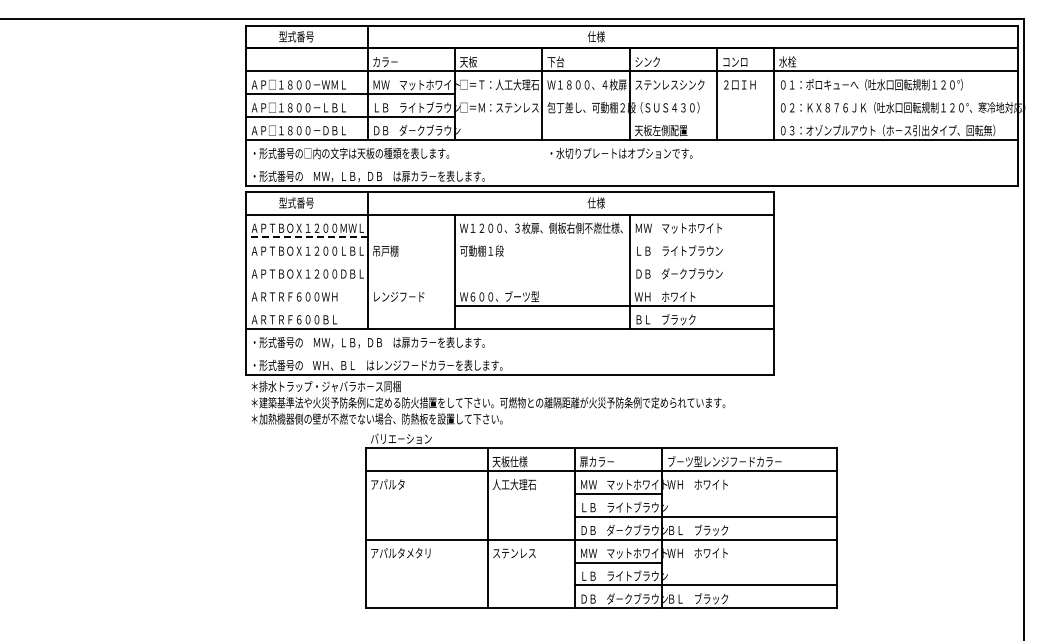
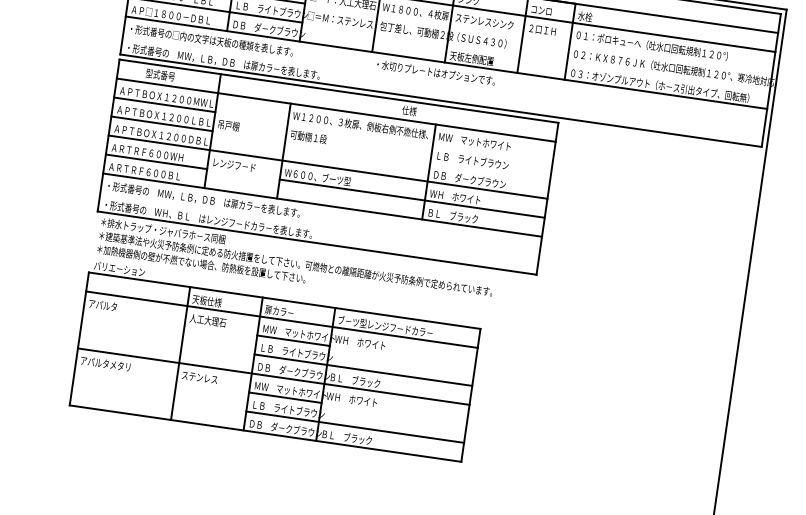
line: (306, 237) -> (164, 104), dashed -> solid
line: (306, 260) -> (161, 123), added
line: (509, 283) -> (327, 167), added
line: (306, 306) -> (156, 162), added
part: (601, 520) -> (276, 360), moved

